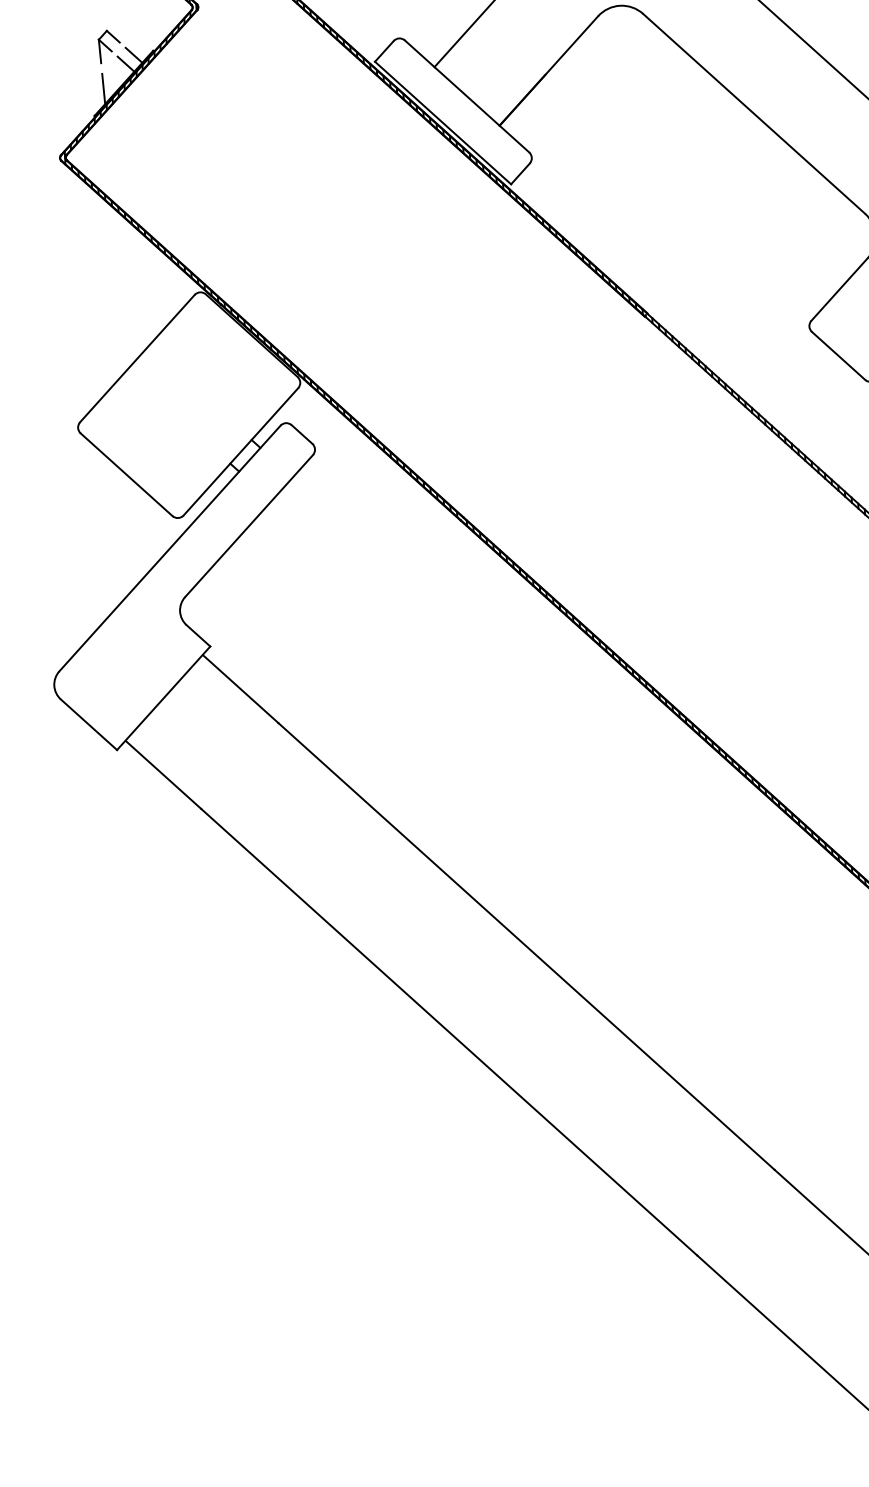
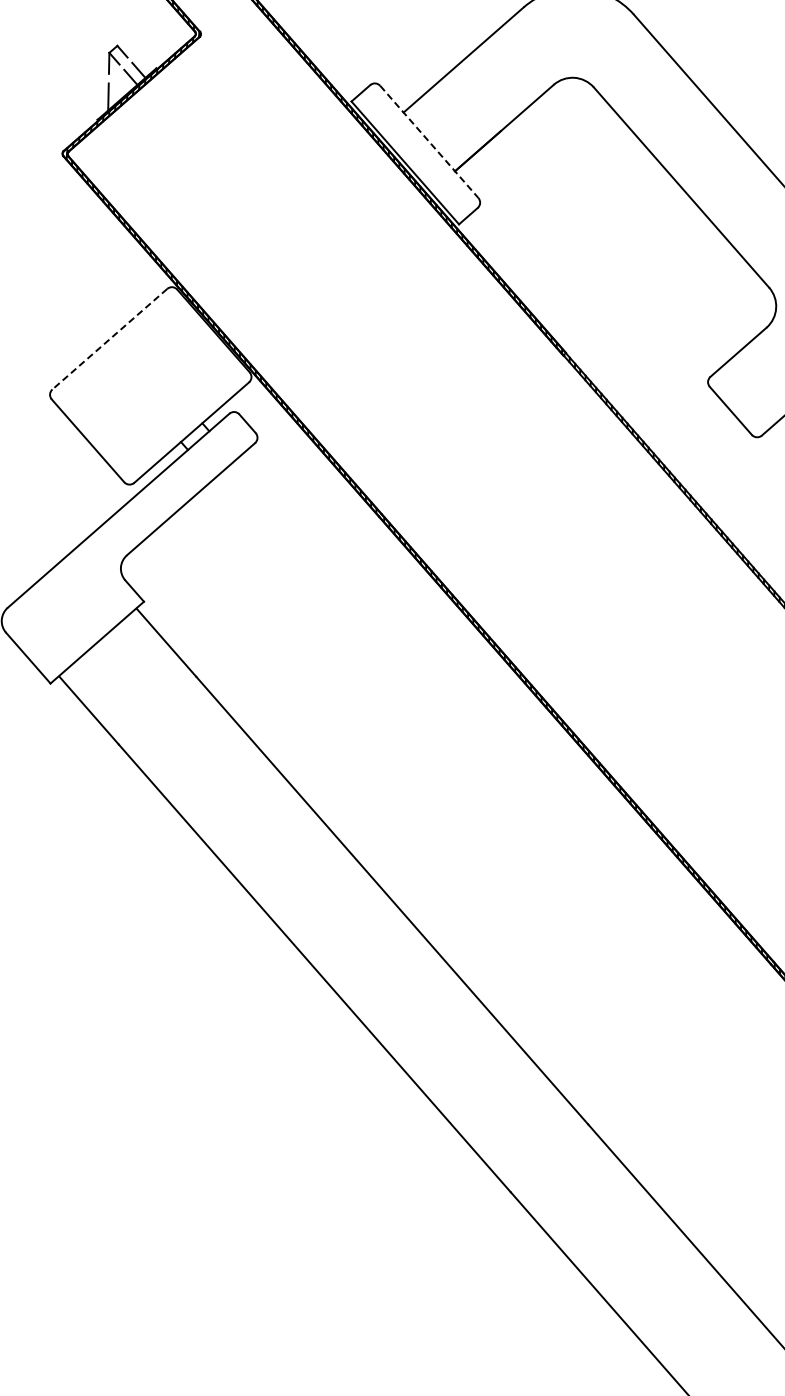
line: (467, 95) -> (429, 141), solid -> dashed
line: (137, 358) -> (109, 339), solid -> dashed

